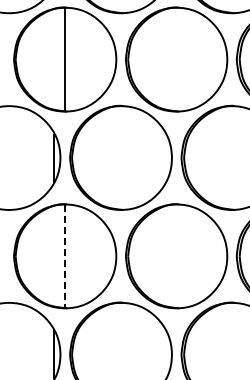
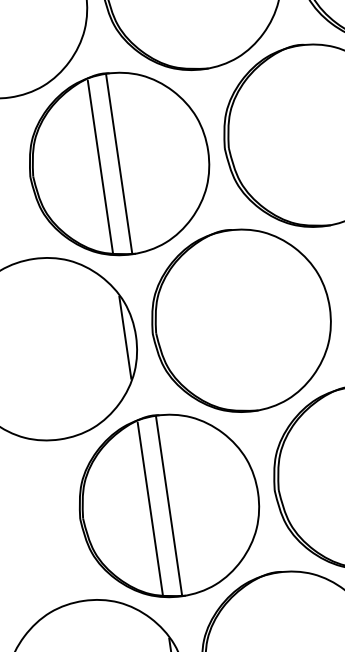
line: (54, 59) -> (100, 166), added
line: (54, 255) -> (150, 507), added
line: (65, 257) -> (170, 507), dashed -> solid

